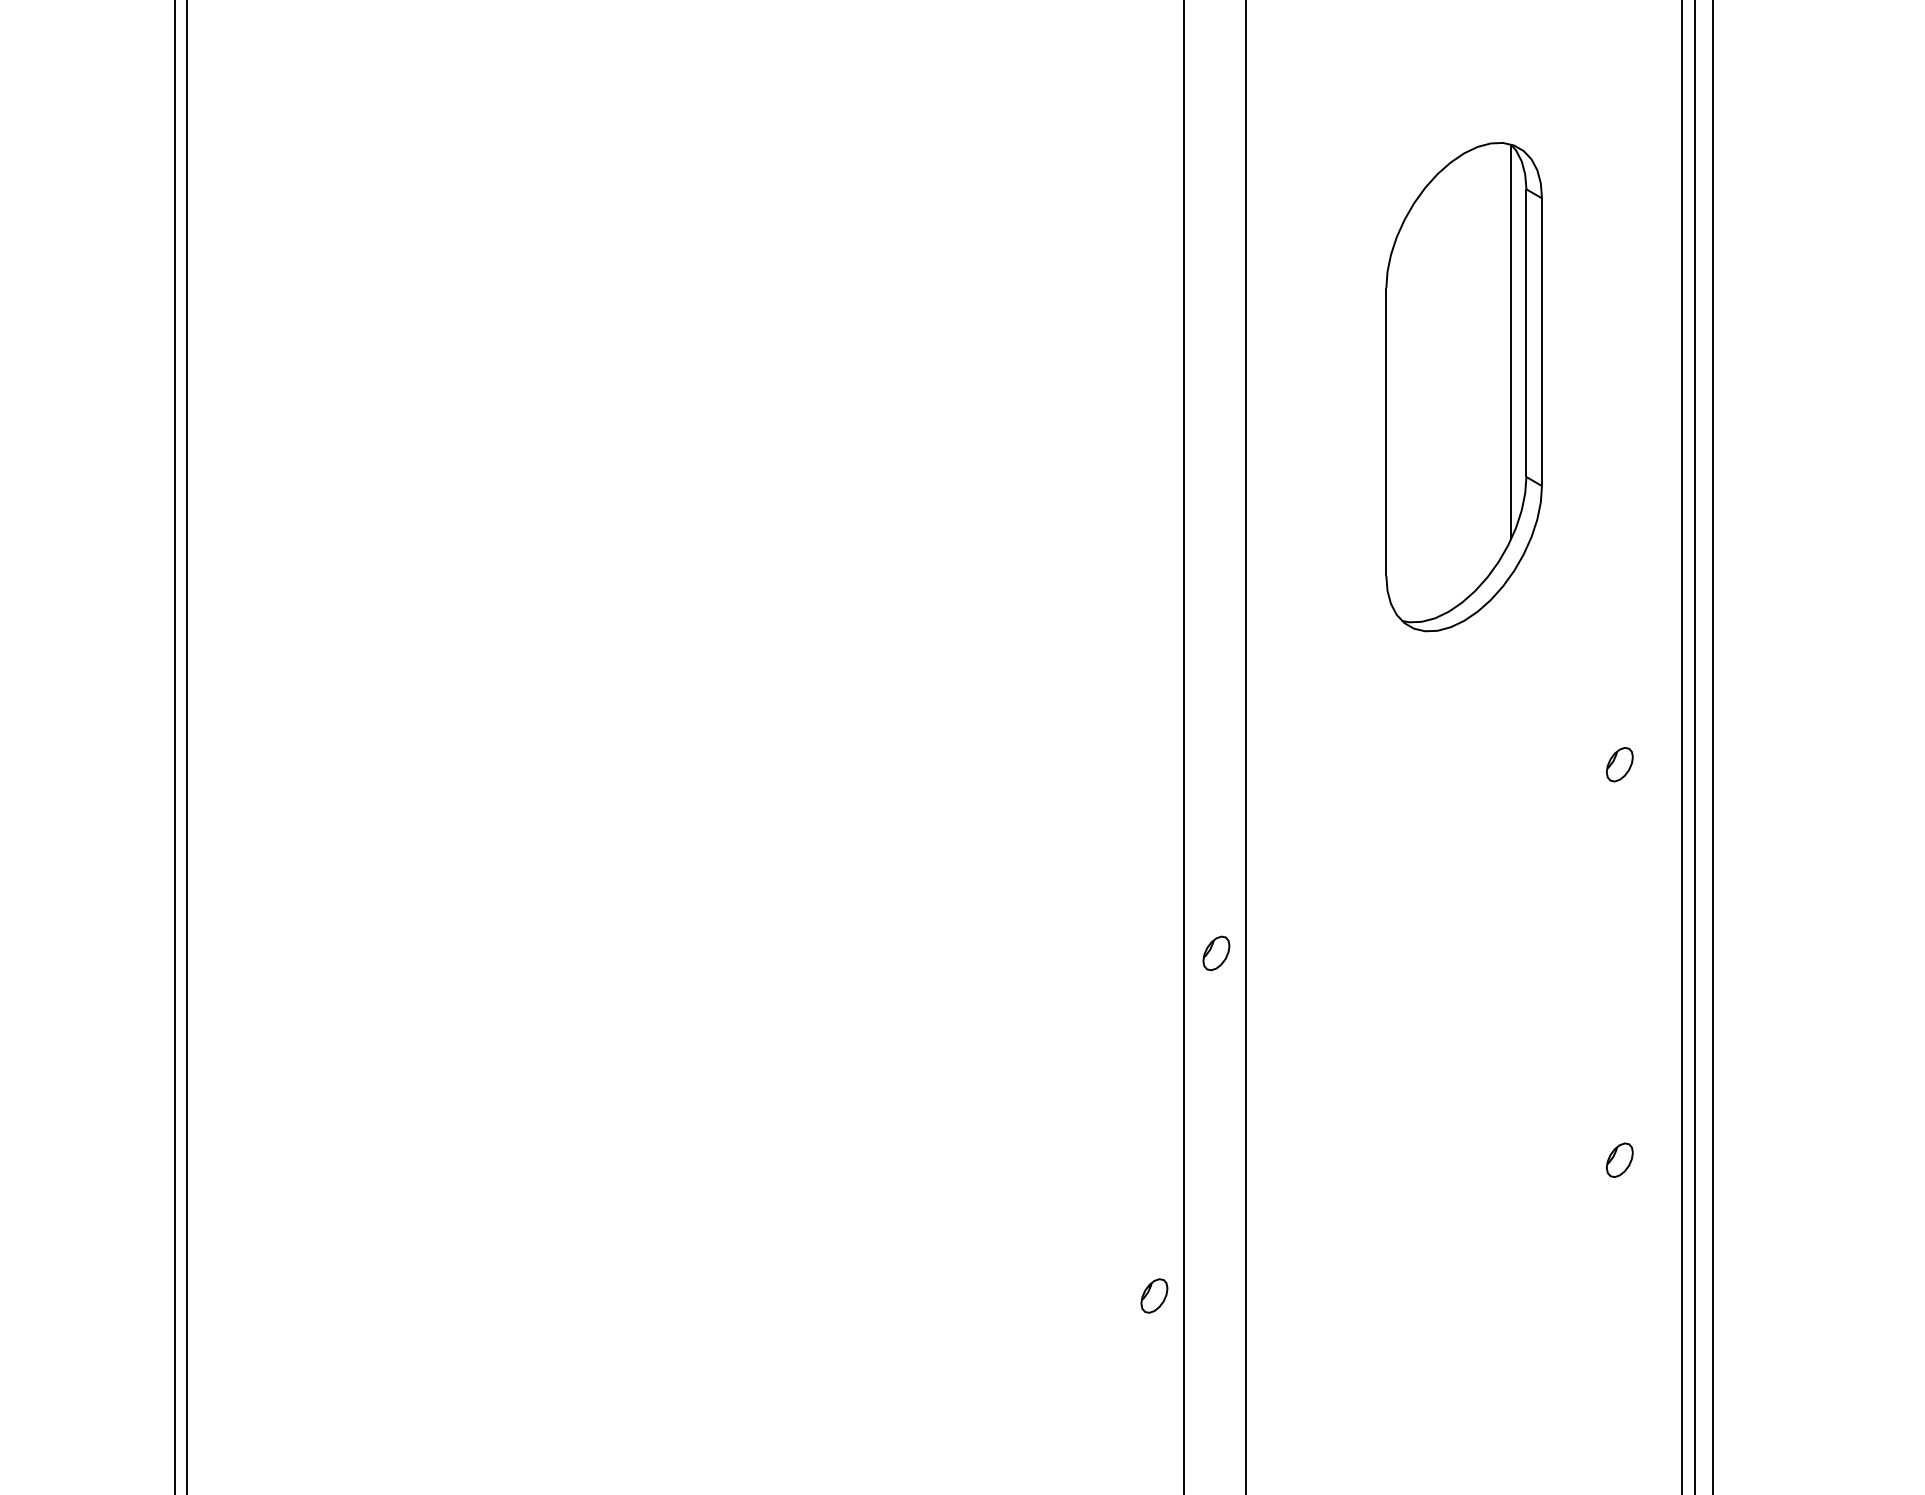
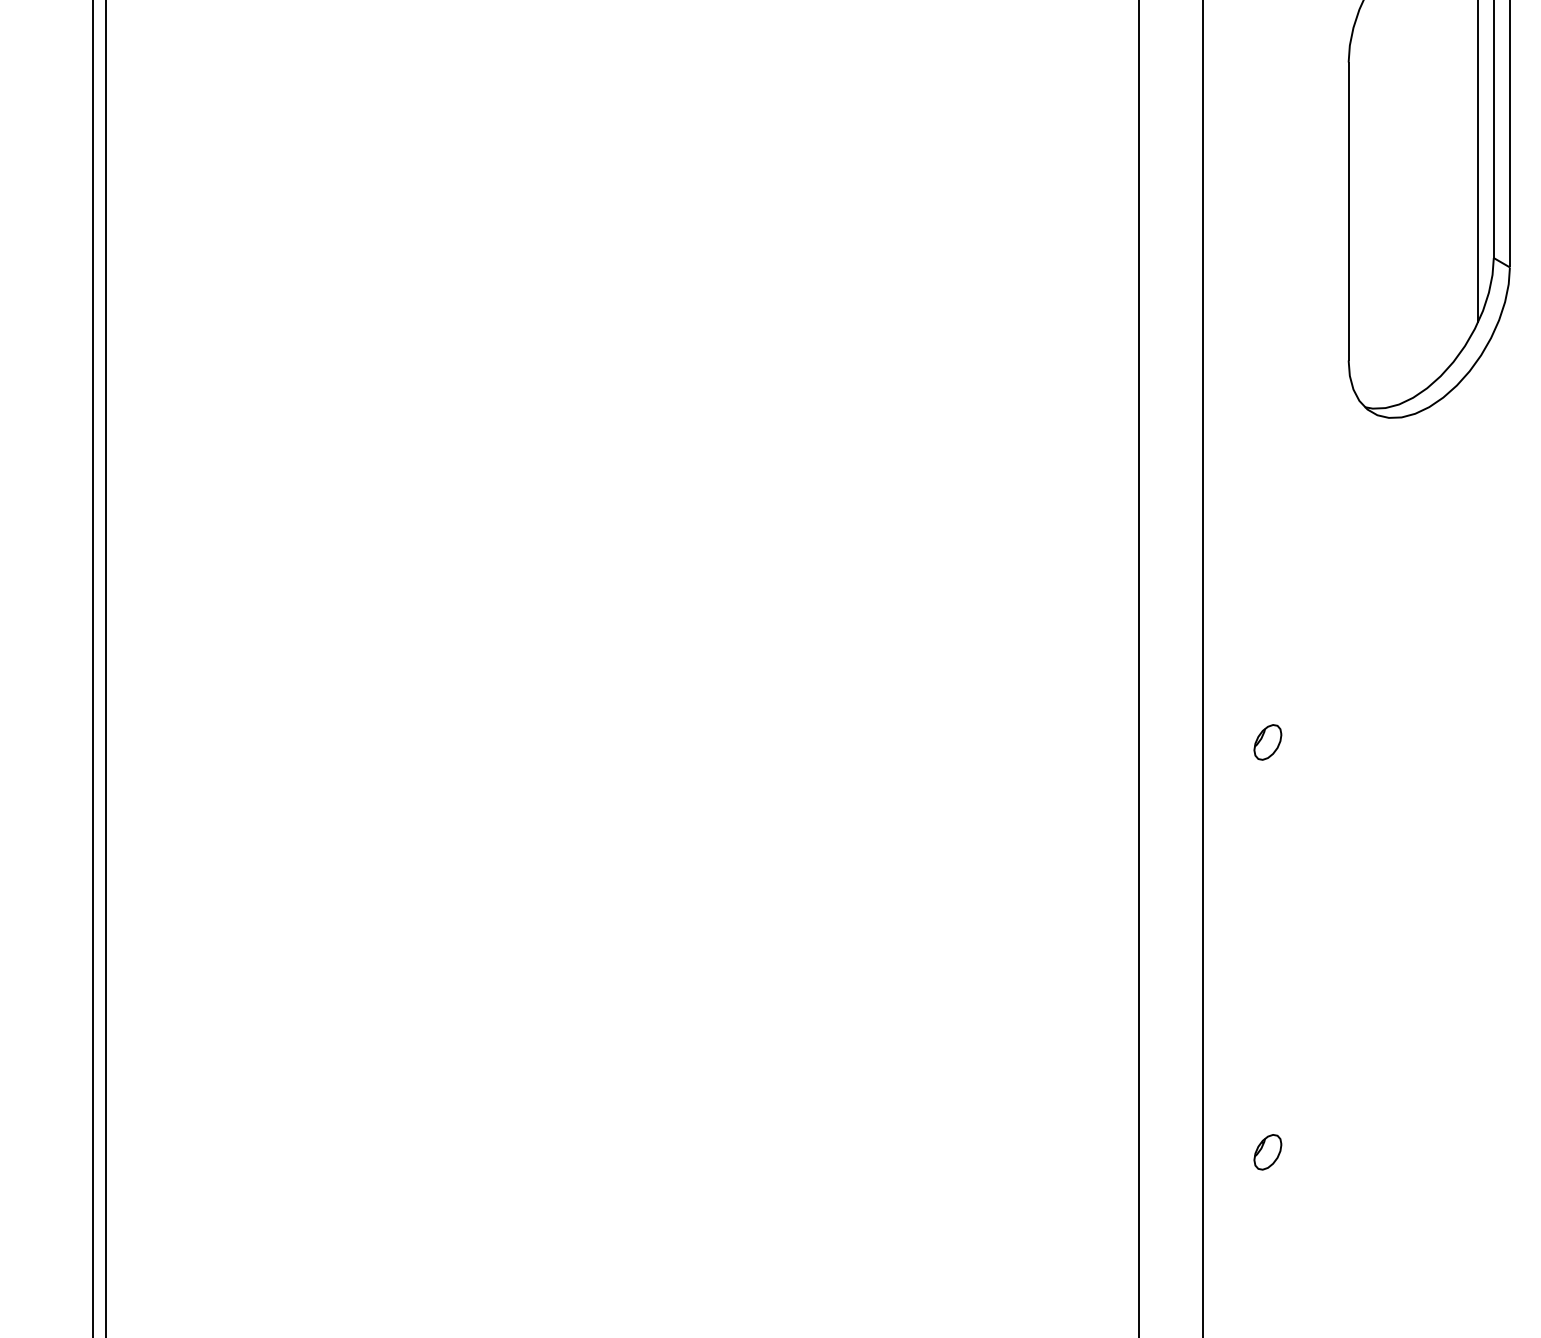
part: (1216, 953) -> (1267, 742), moved
part: (1154, 1295) -> (1267, 1151), moved

